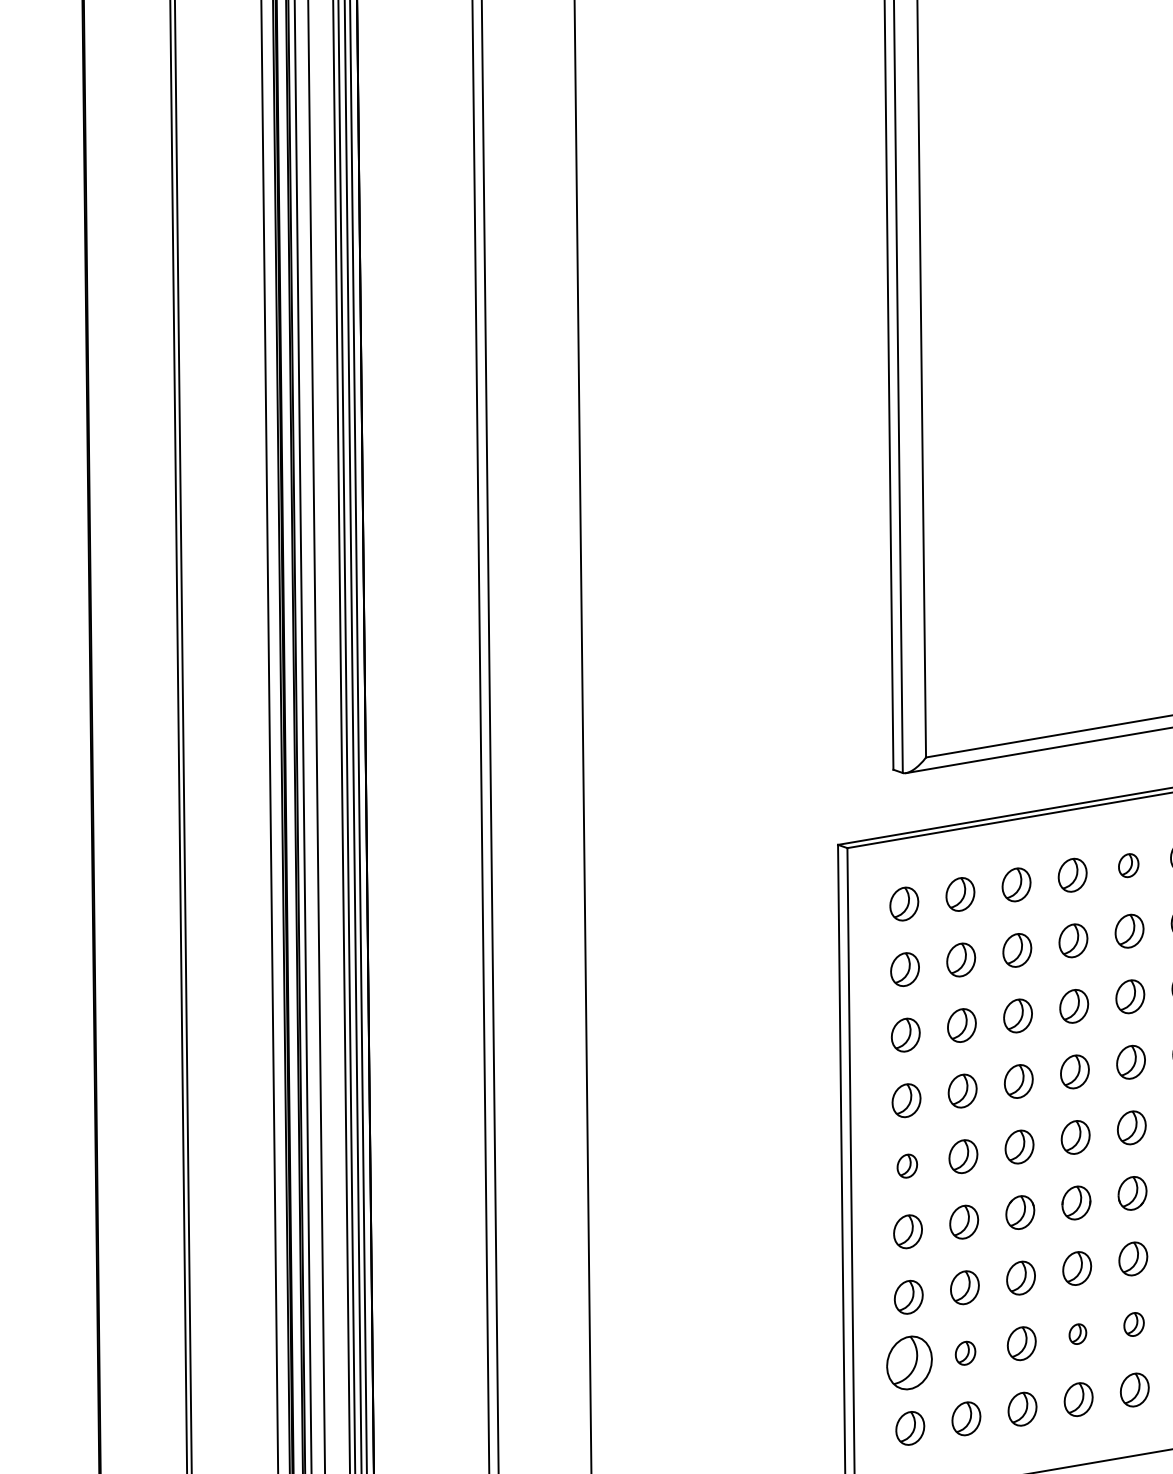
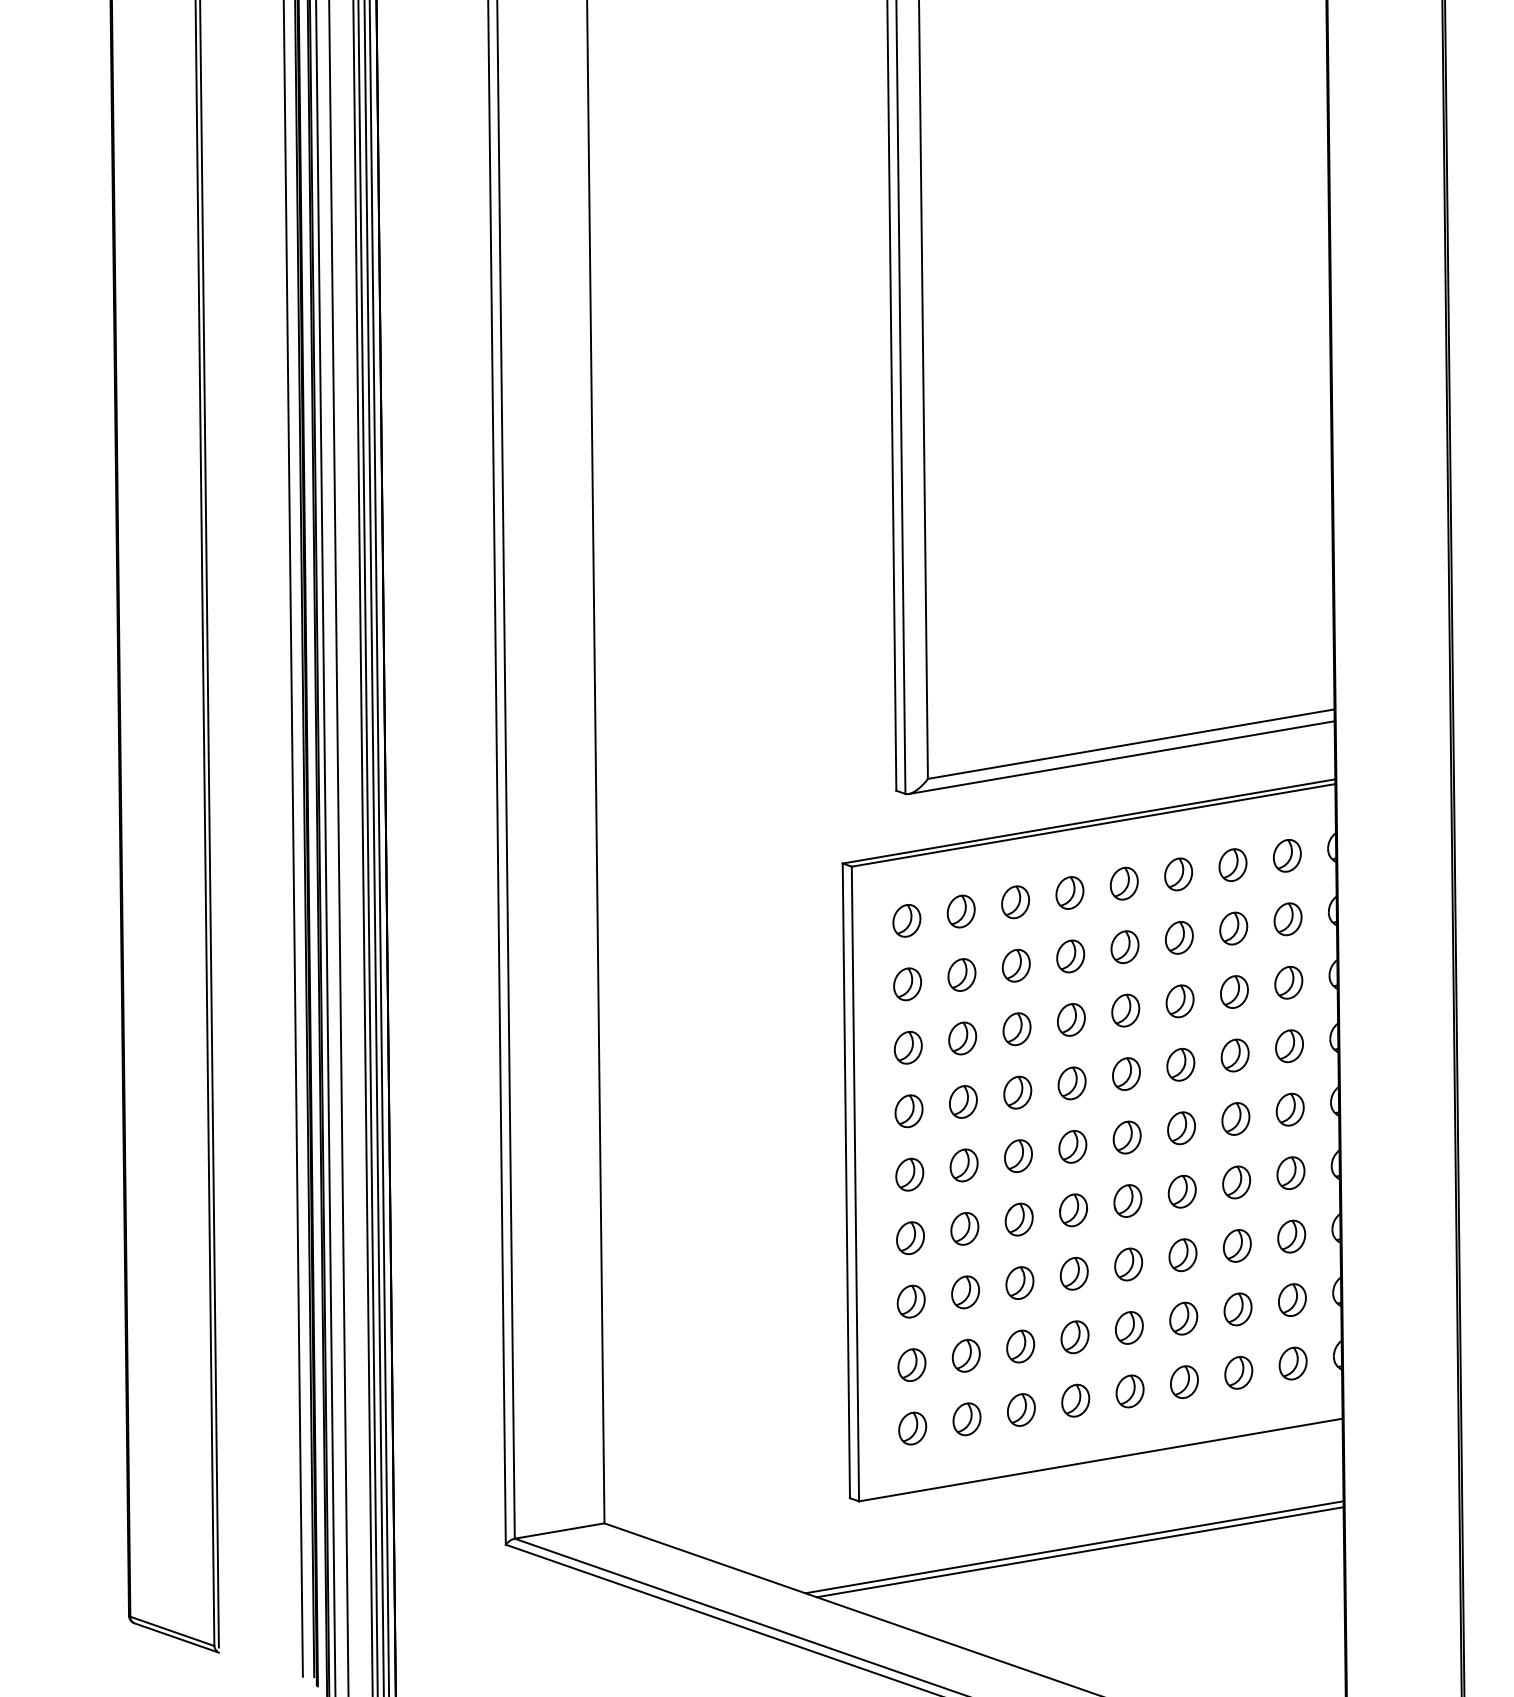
part: (1127, 865) -> (1123, 883), size x1.43
part: (906, 1166) -> (909, 1174), size x1.43
part: (1134, 1324) -> (1129, 1327), size x1.43
part: (1077, 1334) -> (1074, 1337), size x1.67
part: (964, 1352) -> (965, 1355), size x1.43
part: (909, 1362) -> (911, 1364), size x0.62

